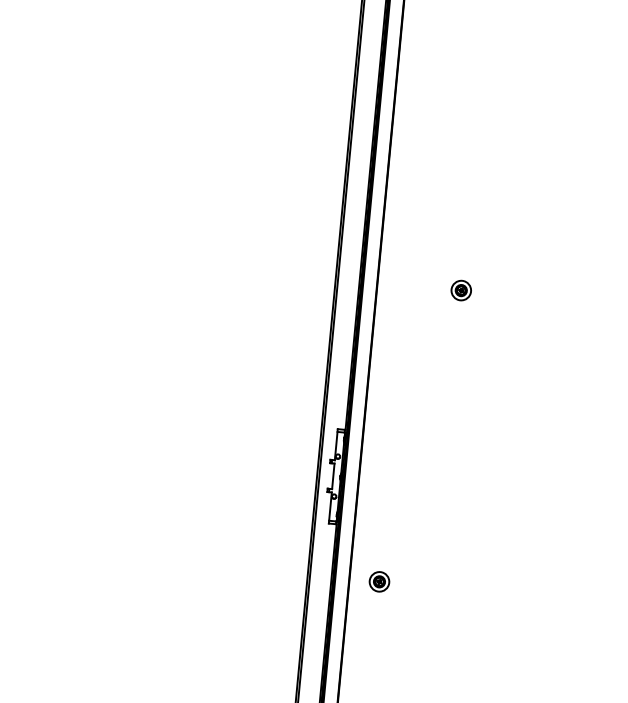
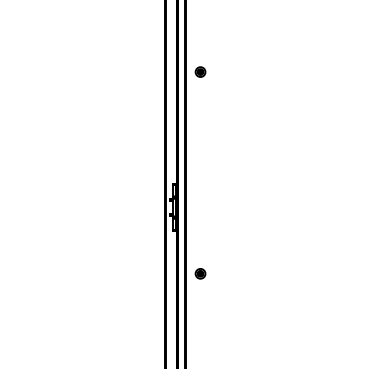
part: (461, 289) -> (200, 71), moved
part: (379, 581) -> (200, 273), moved

